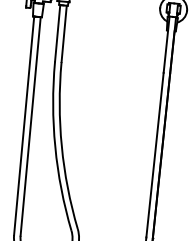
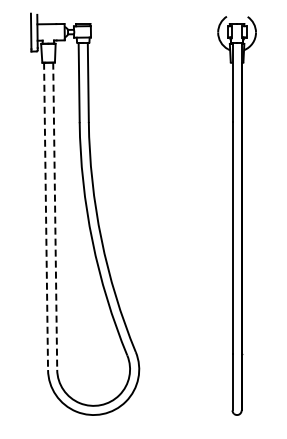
line: (24, 125) -> (46, 216), solid -> dashed
line: (30, 126) -> (55, 216), solid -> dashed

